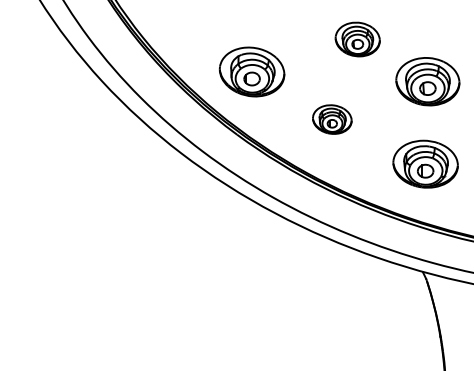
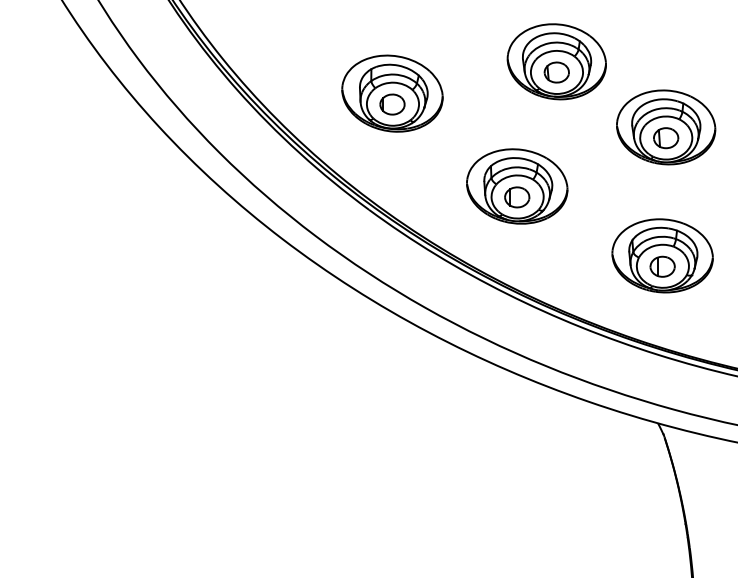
part: (357, 39) -> (556, 61), size x1.43
part: (251, 71) -> (391, 92), moved
part: (332, 119) -> (517, 186), size x1.67

